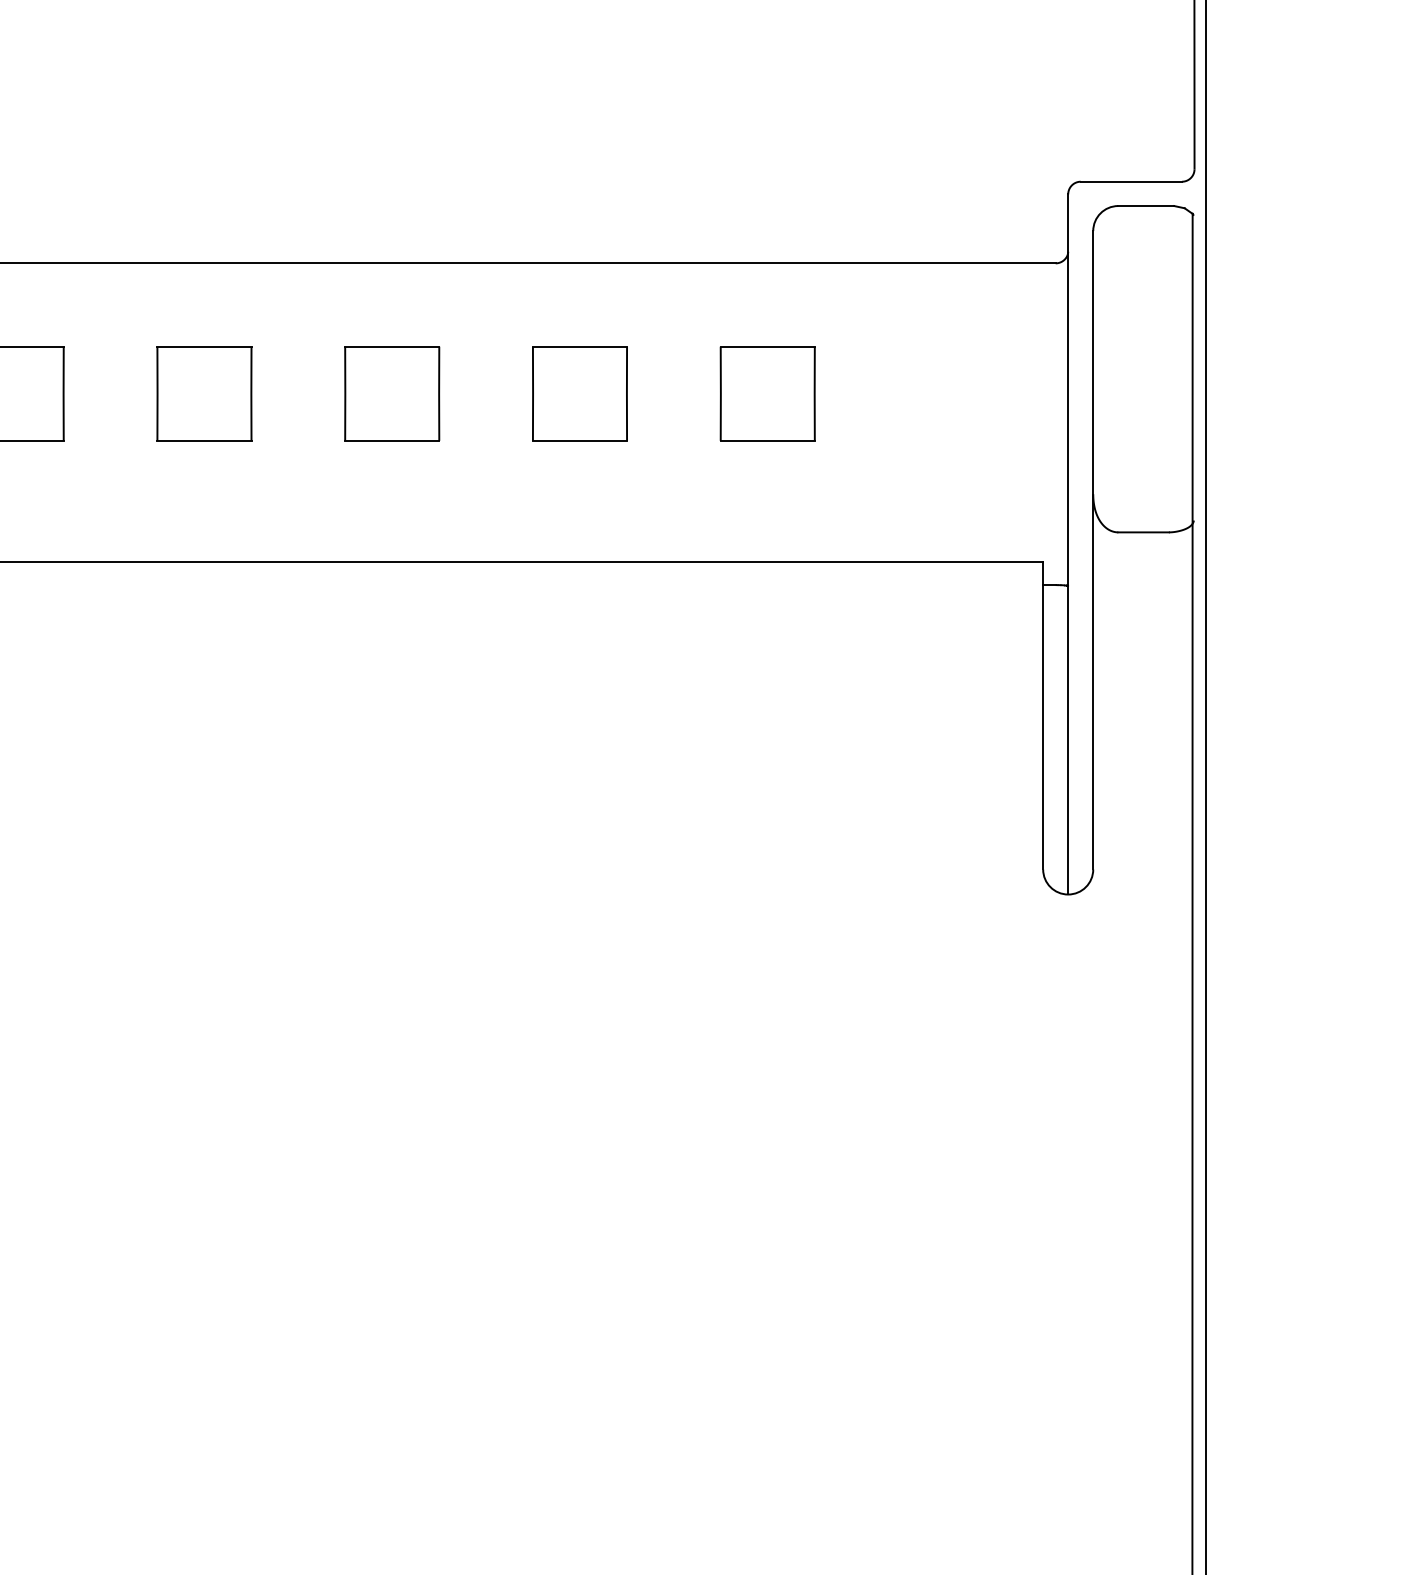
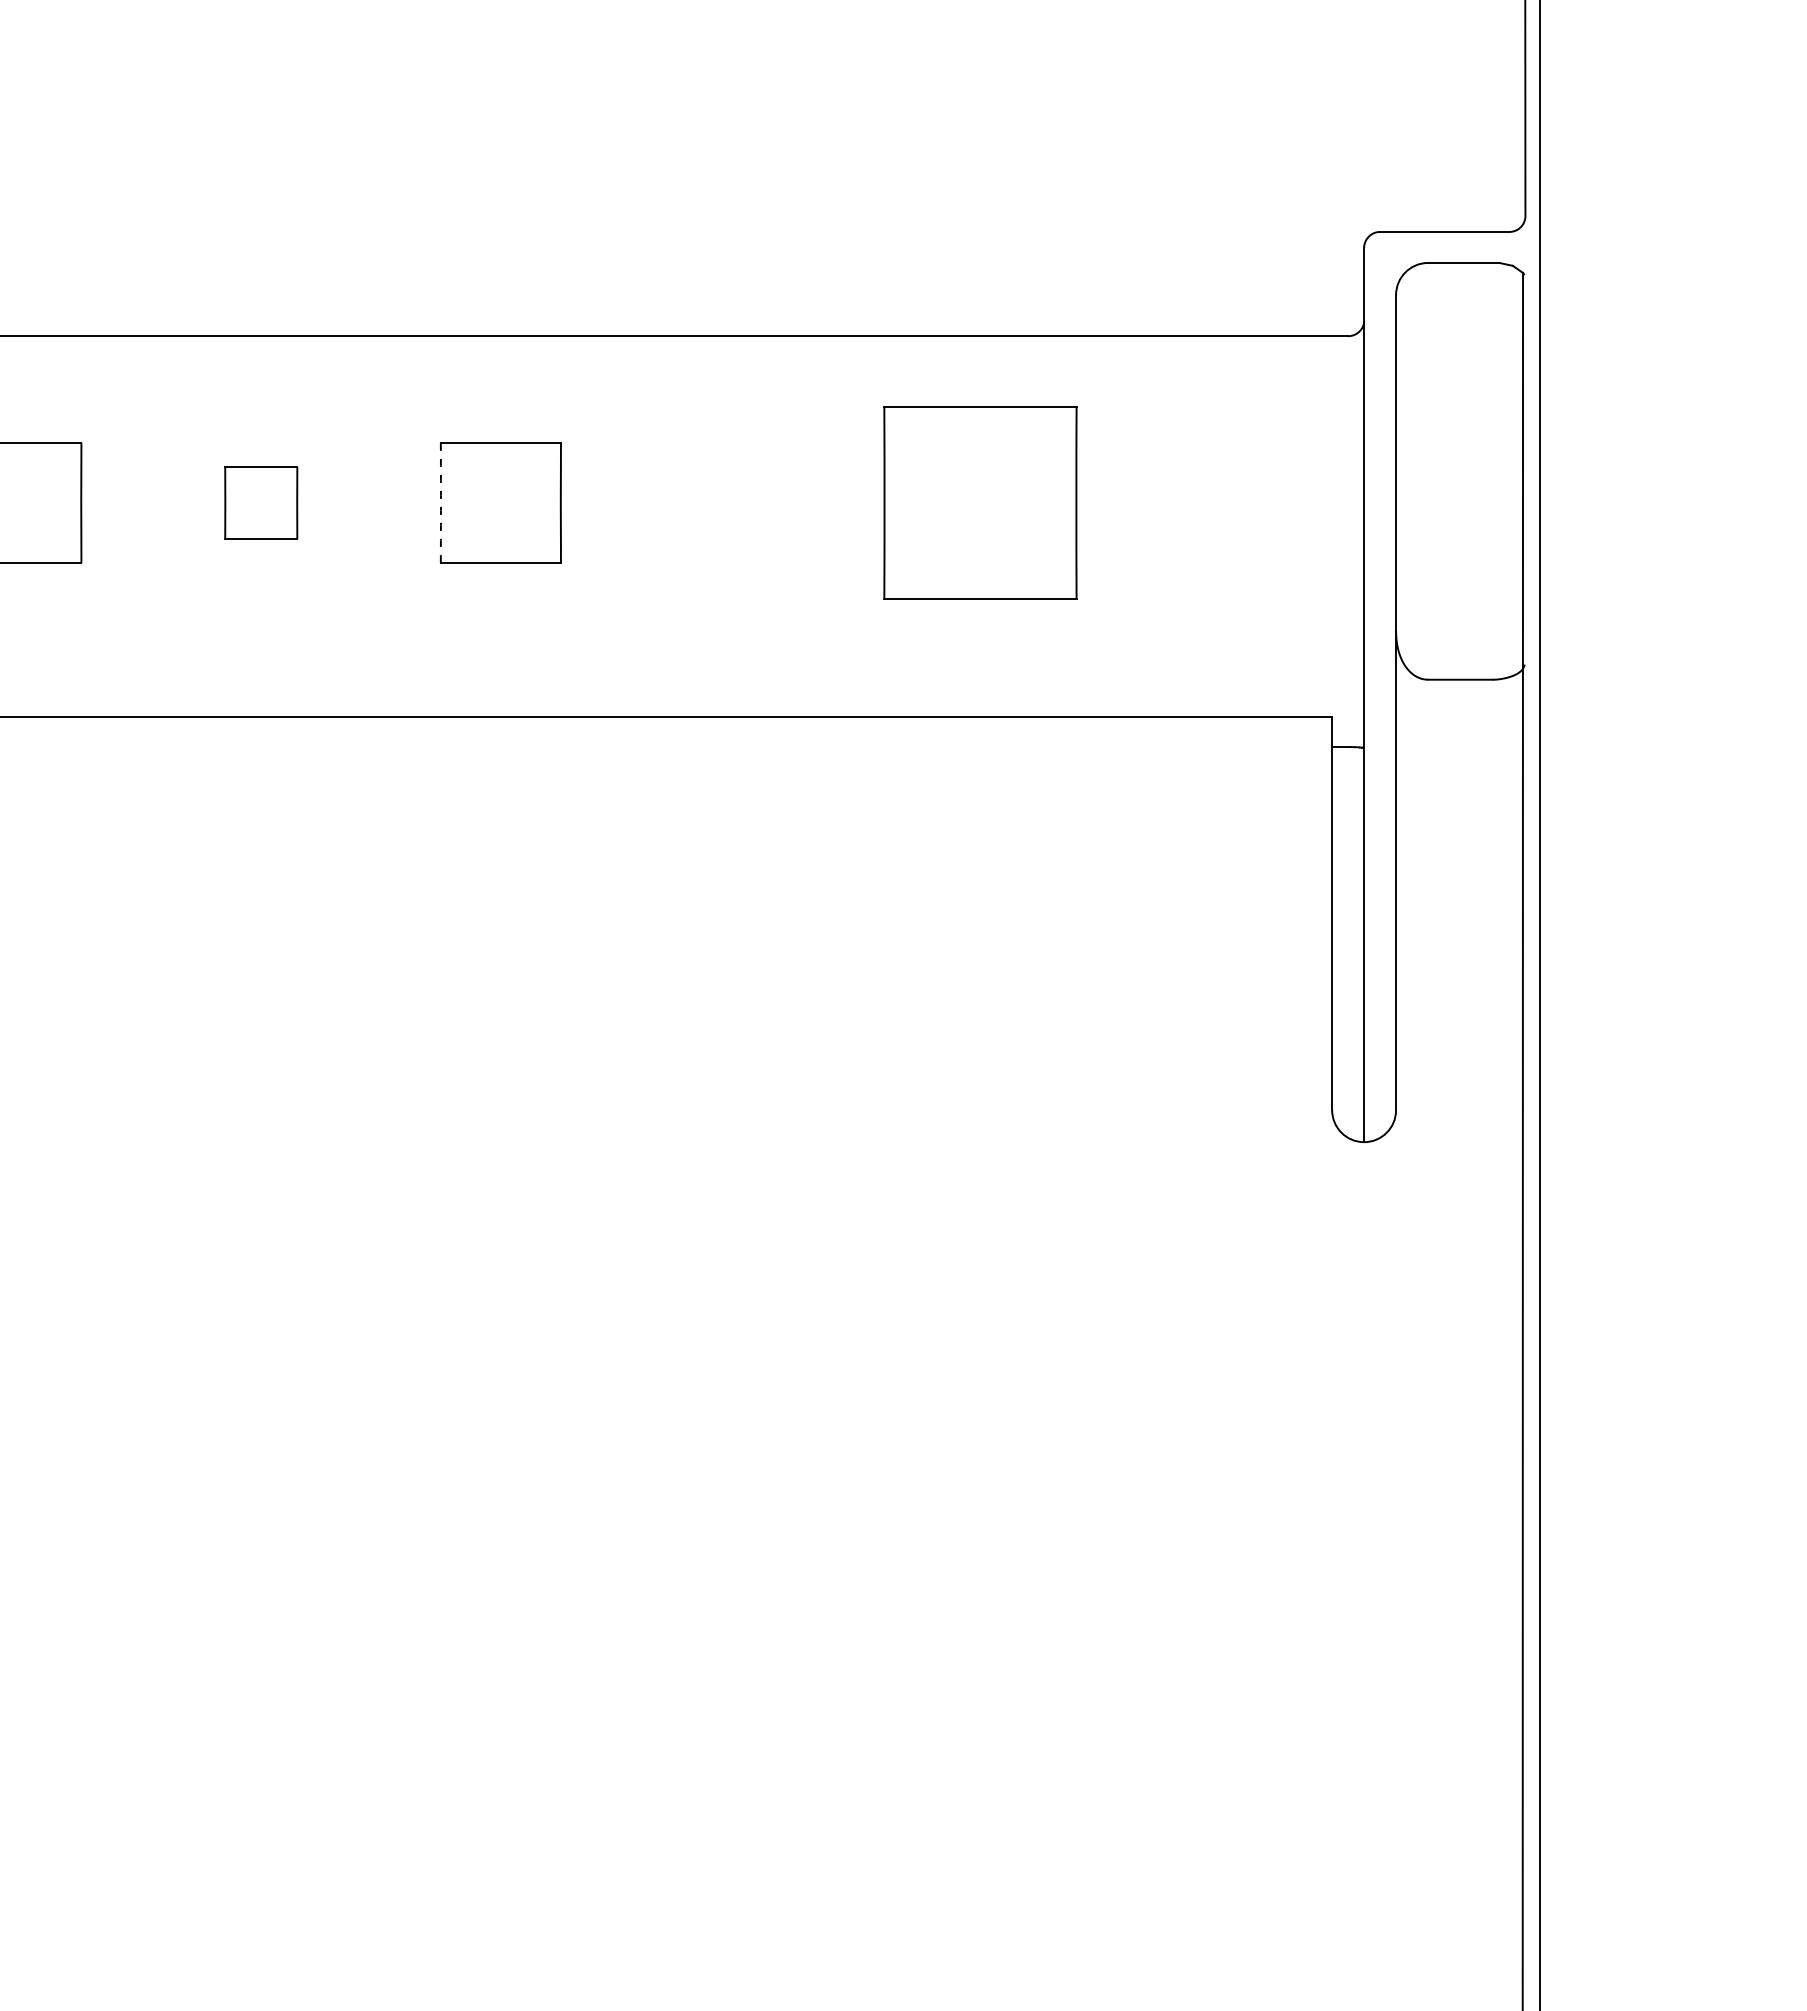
part: (204, 393) -> (261, 502), size x0.6
arc: (344, 393) -> (440, 502), solid -> dashed
part: (579, 393) -> (740, 502), removed
part: (767, 393) -> (980, 502), size x1.6

